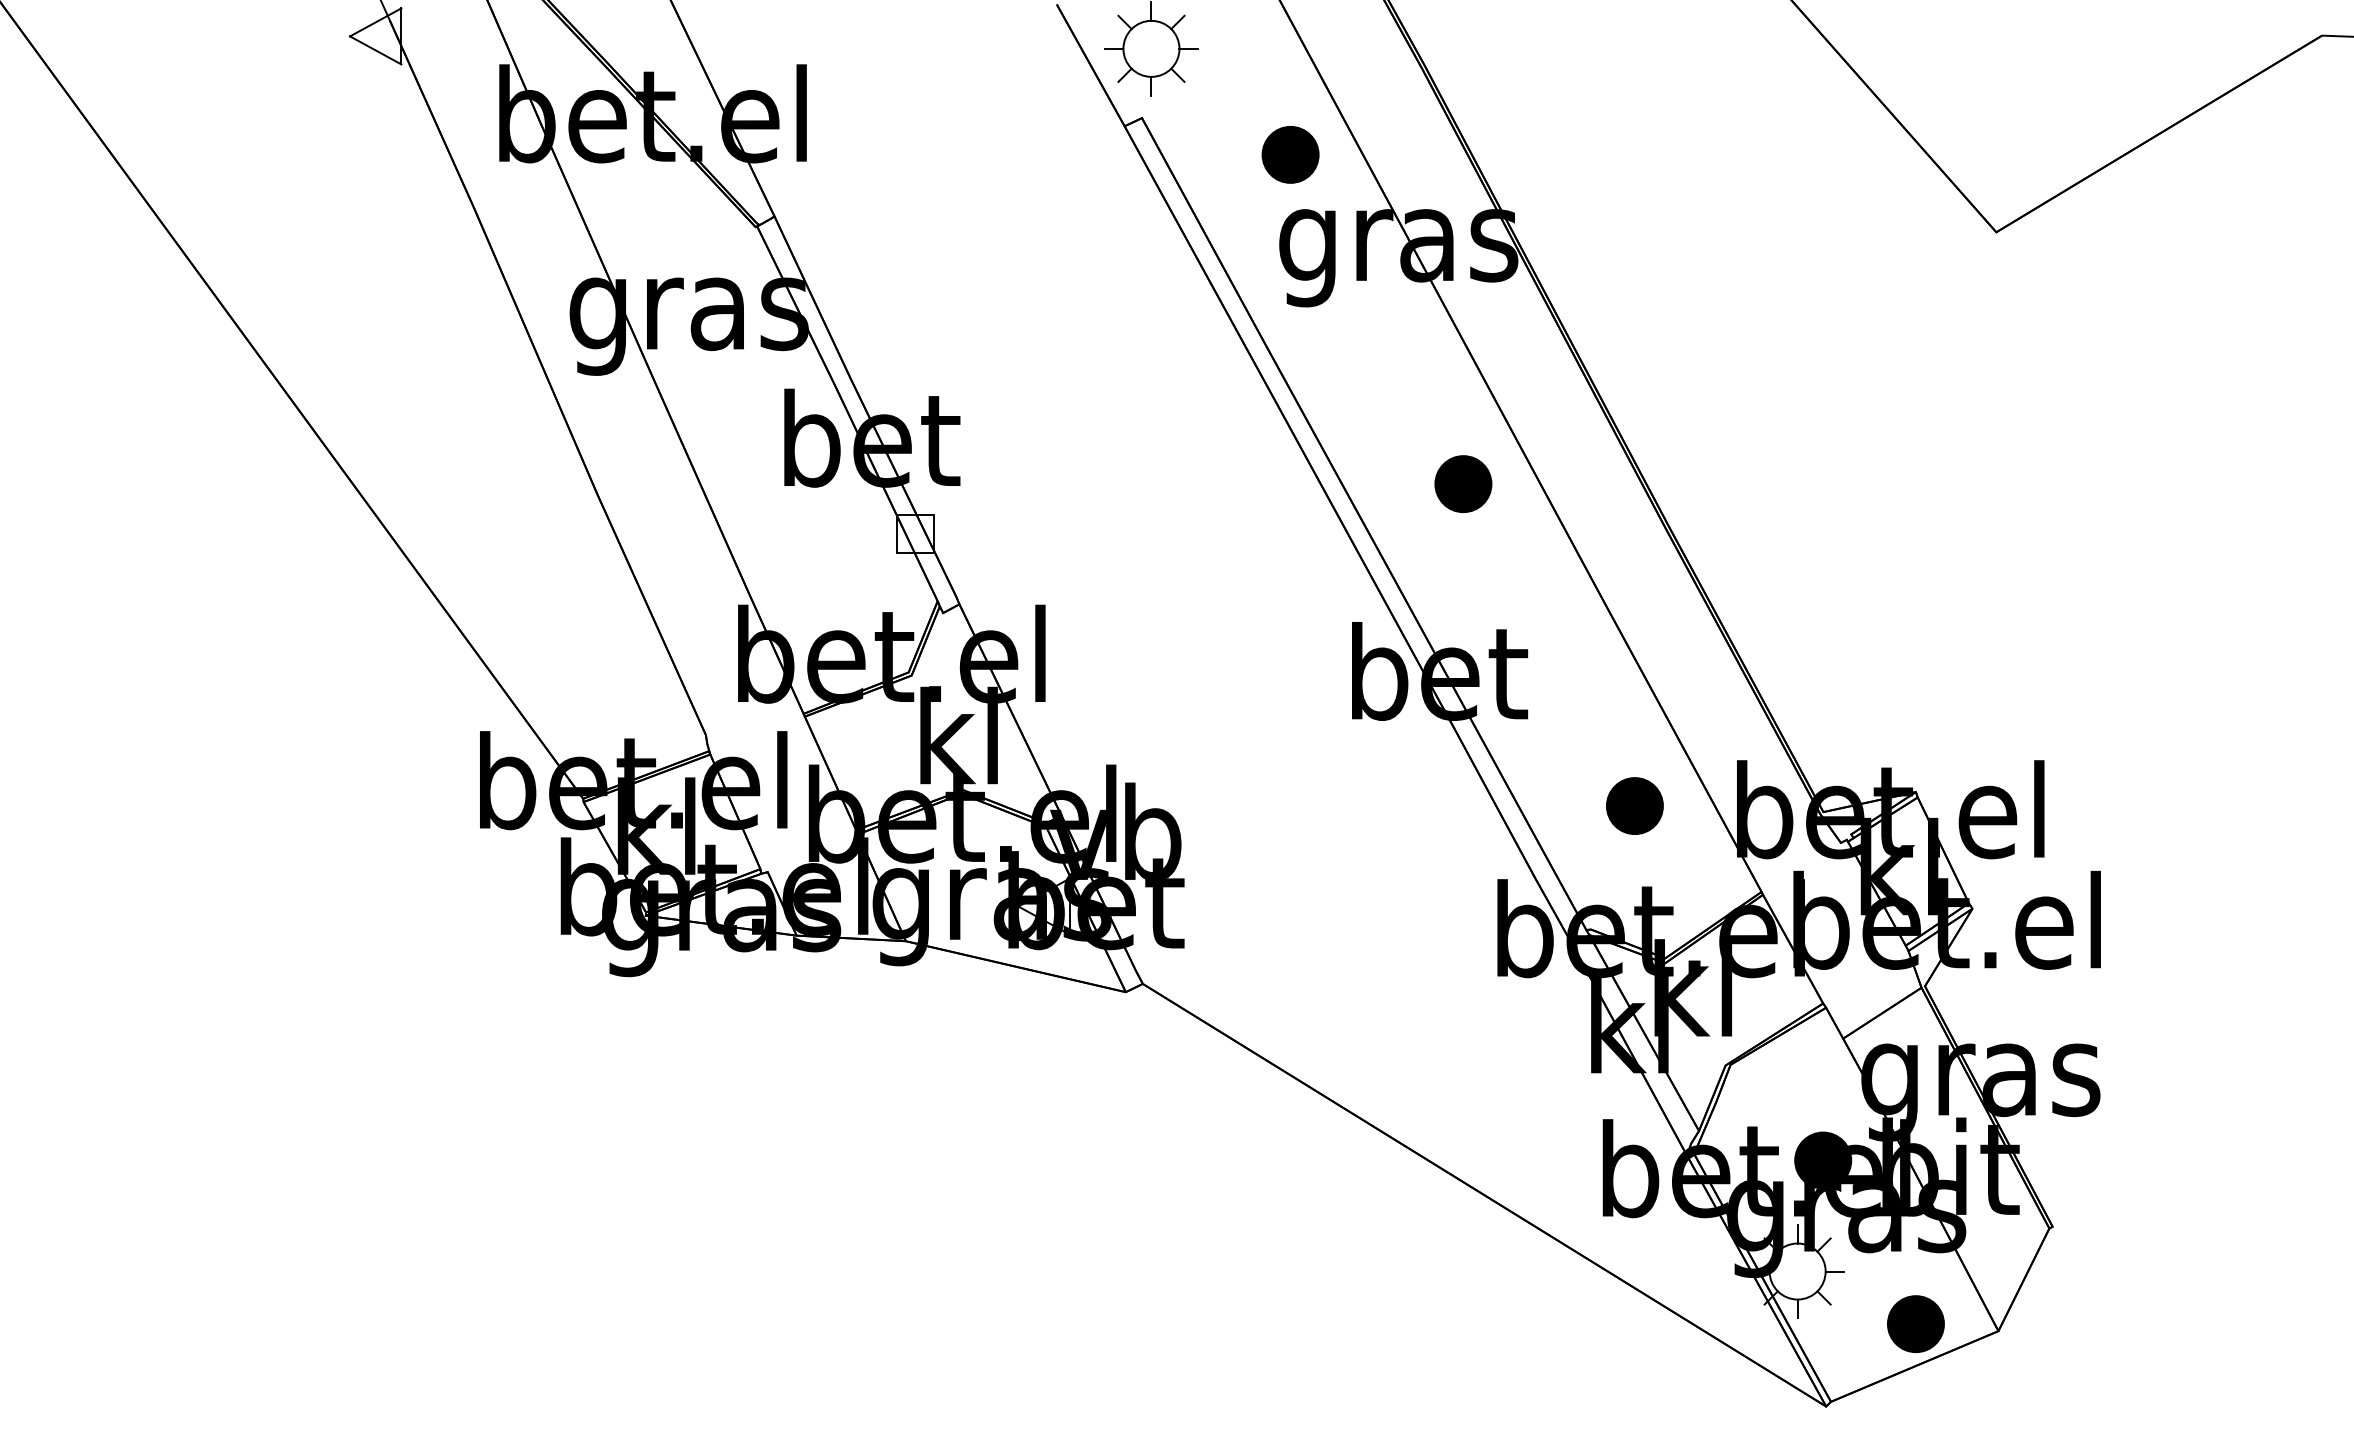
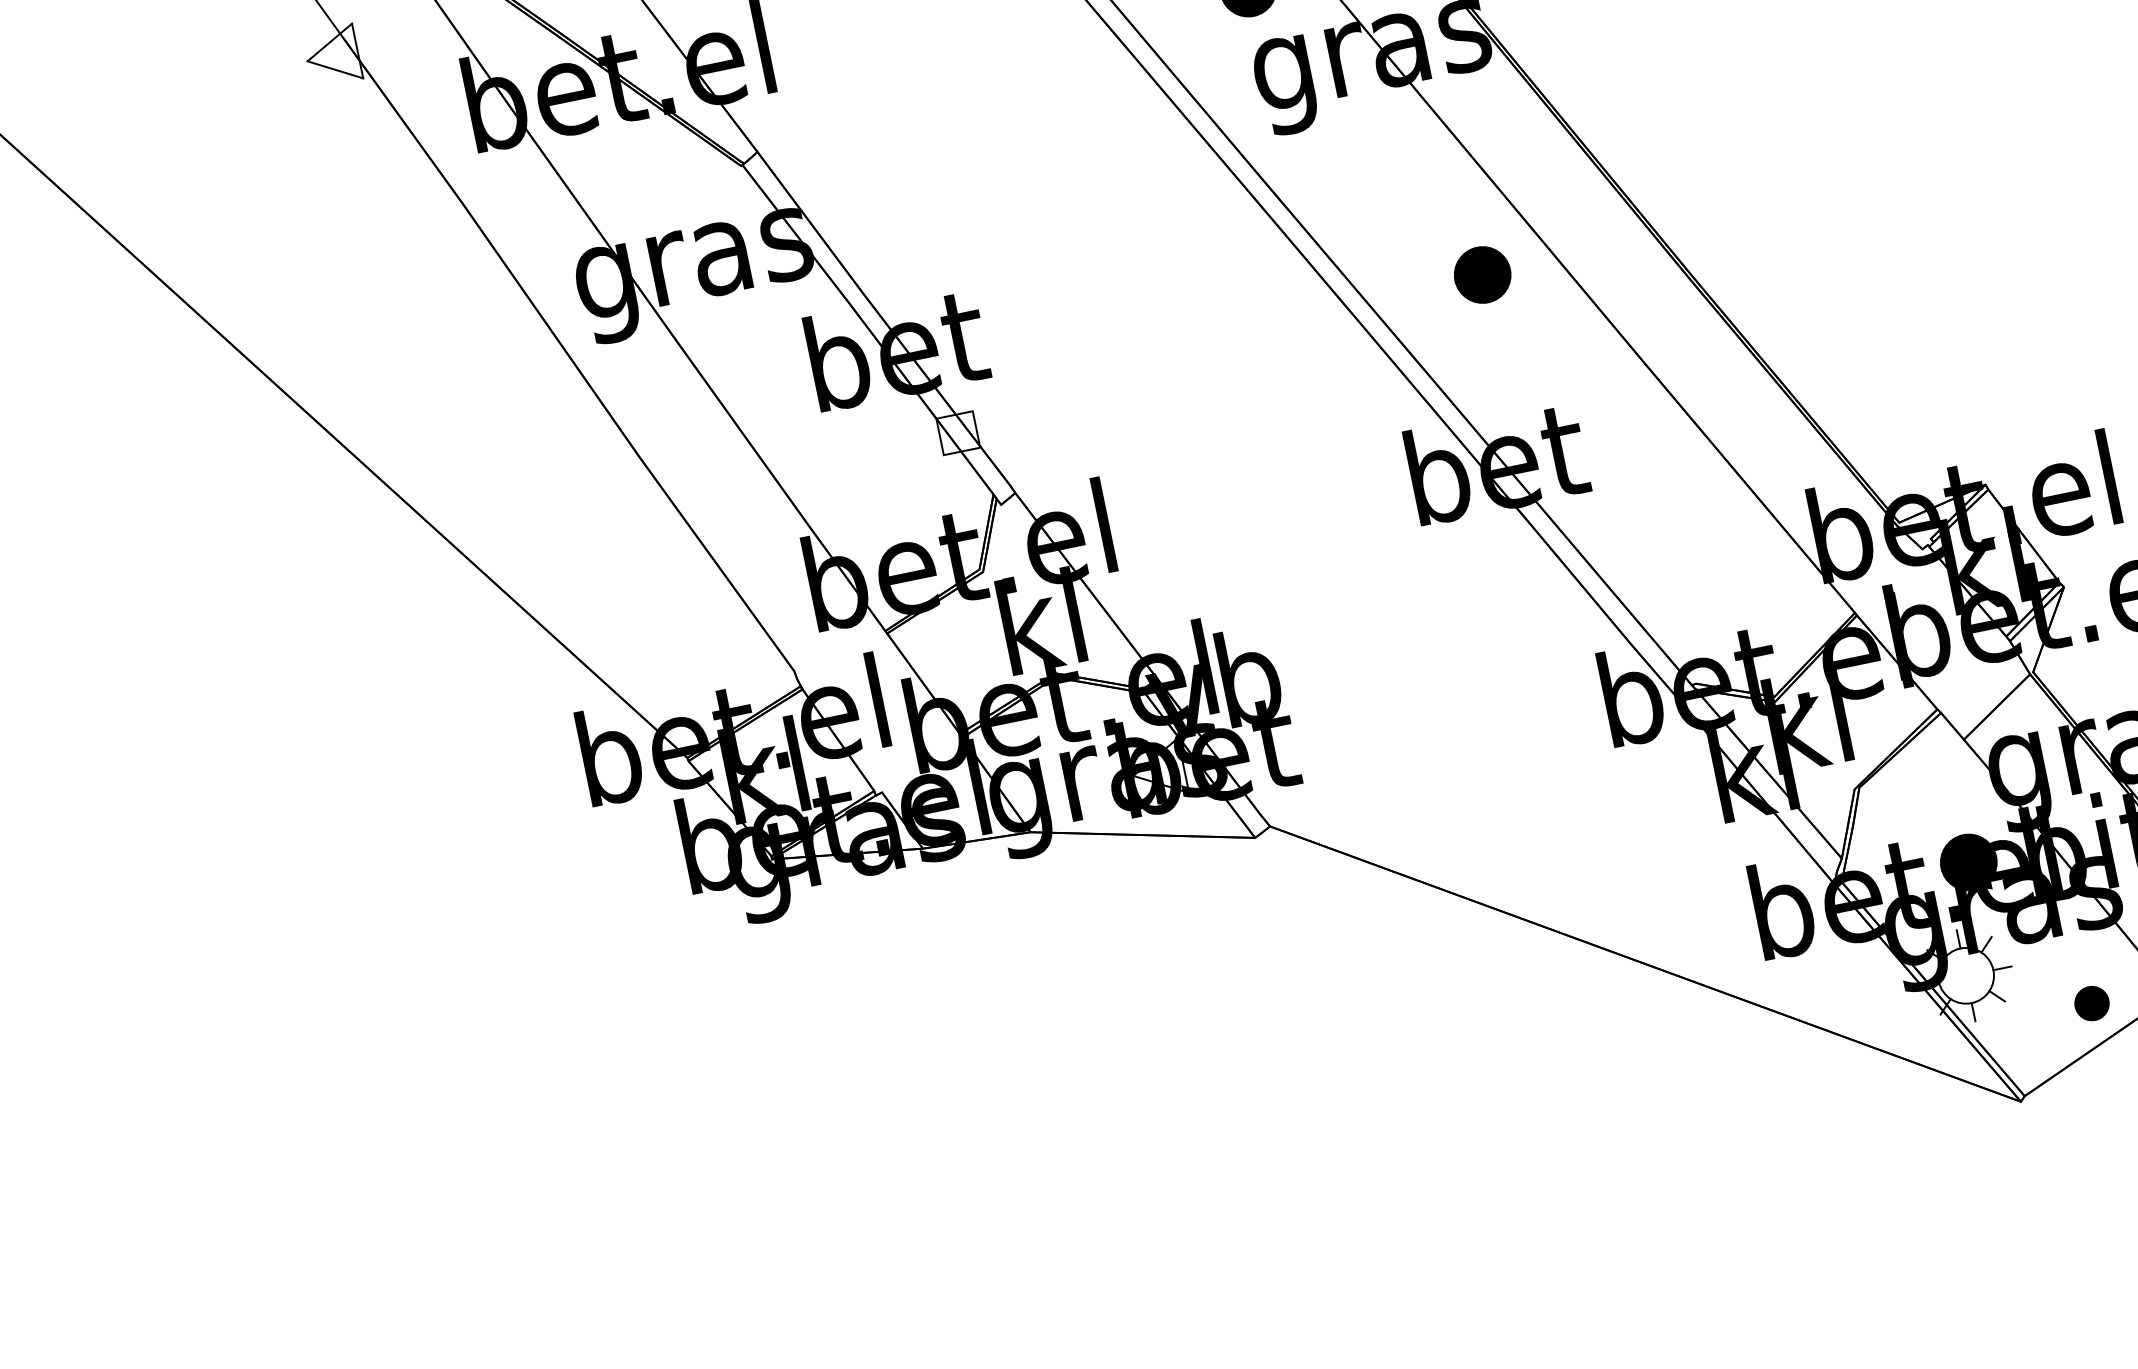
part: (1634, 805) -> (1713, 554), removed
part: (1915, 1324) -> (2091, 1003), size x0.6

